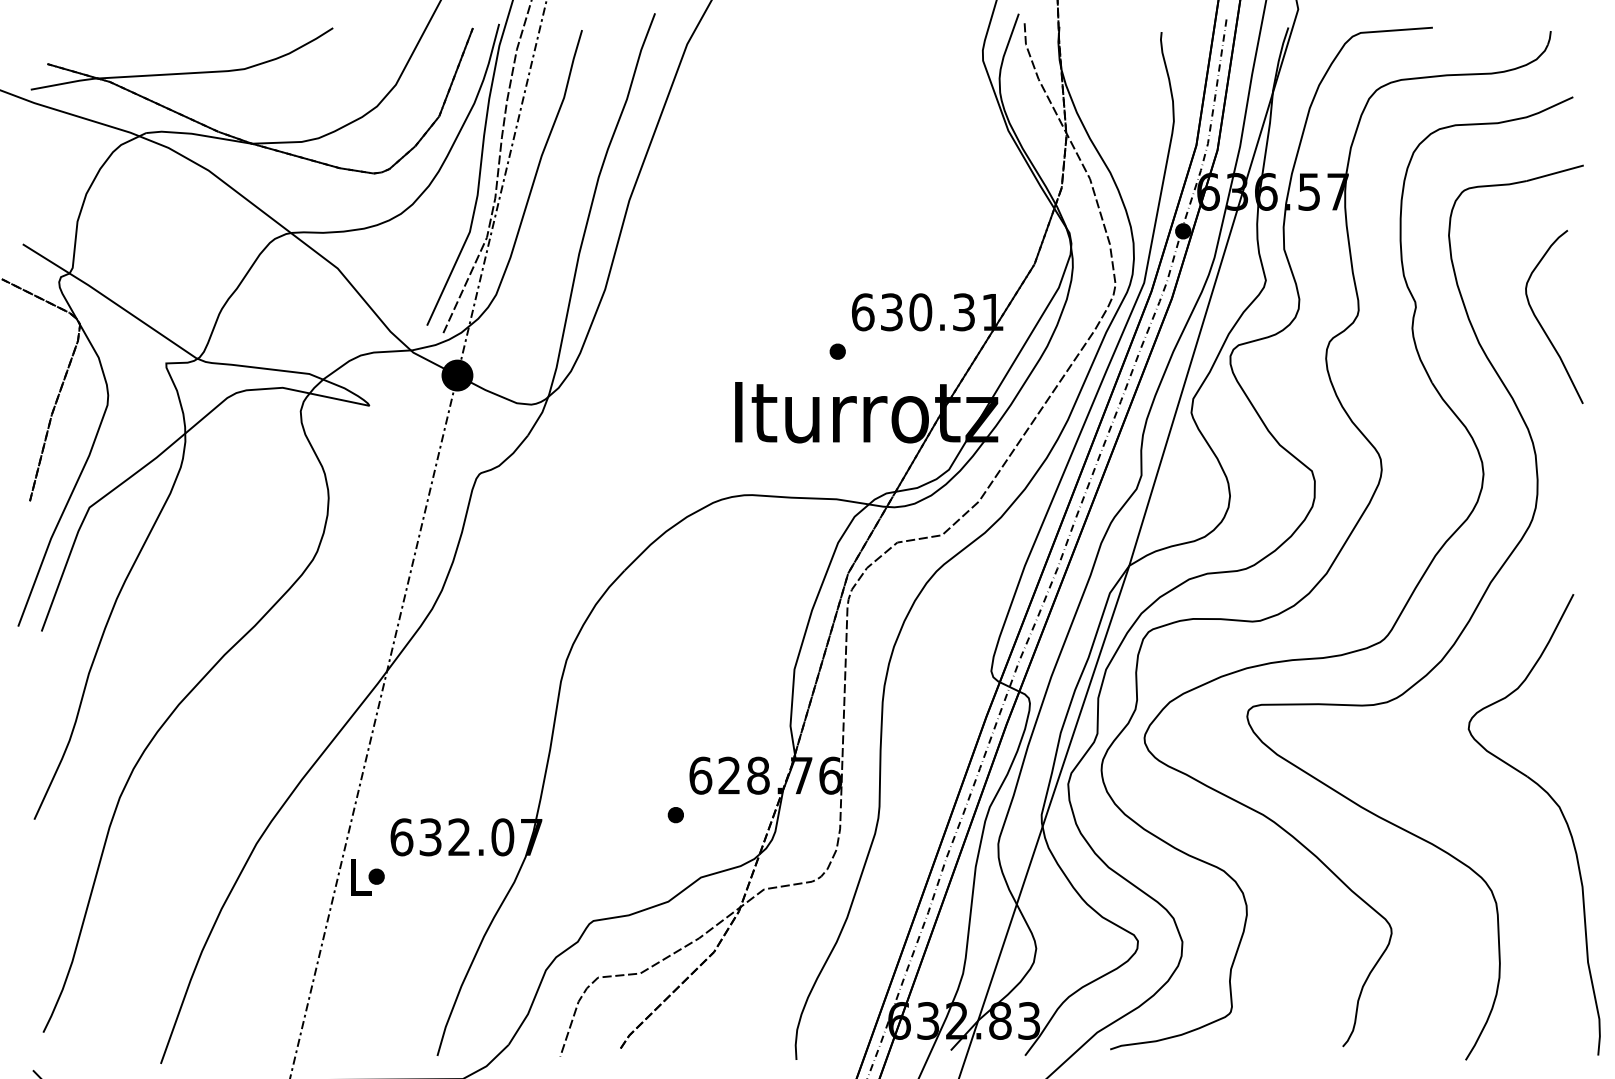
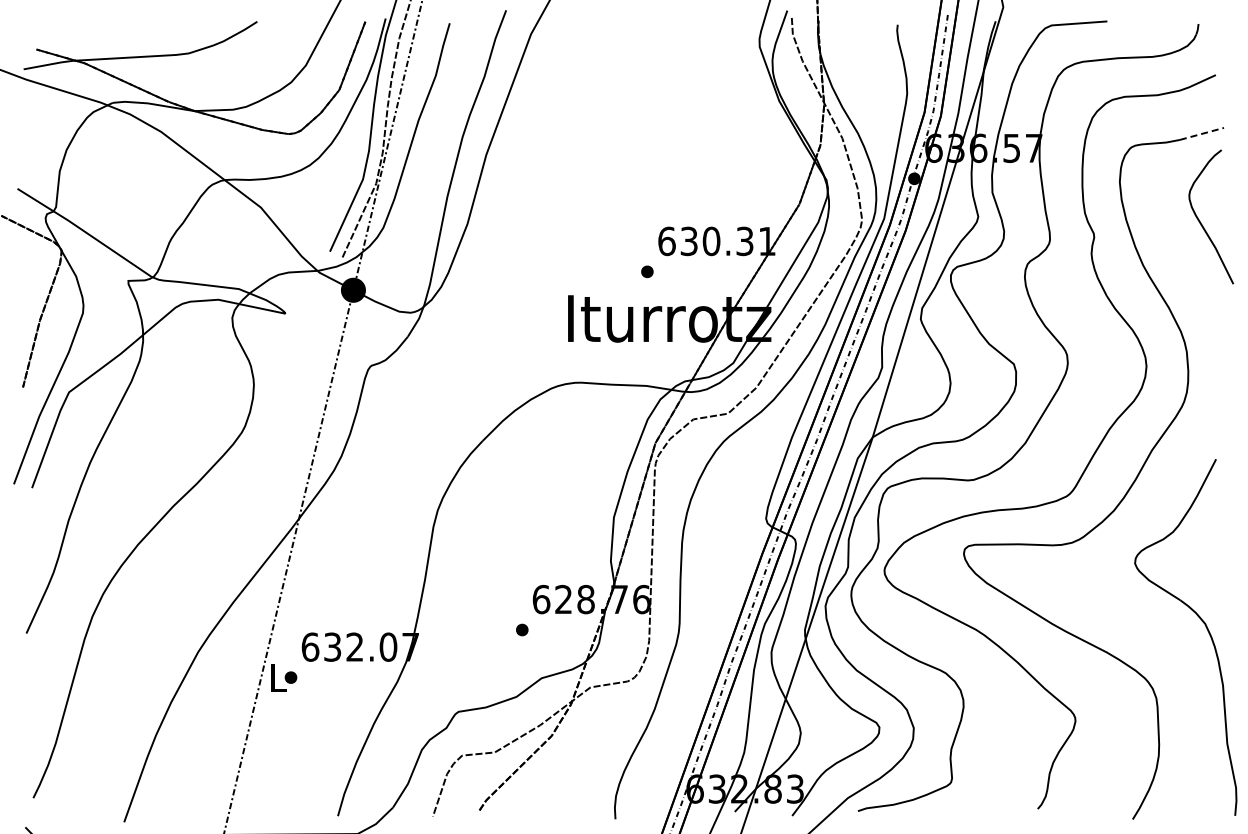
line: (1554, 172) -> (1201, 133), solid -> dashed
curve: (1541, 324) -> (1201, 222), moved

